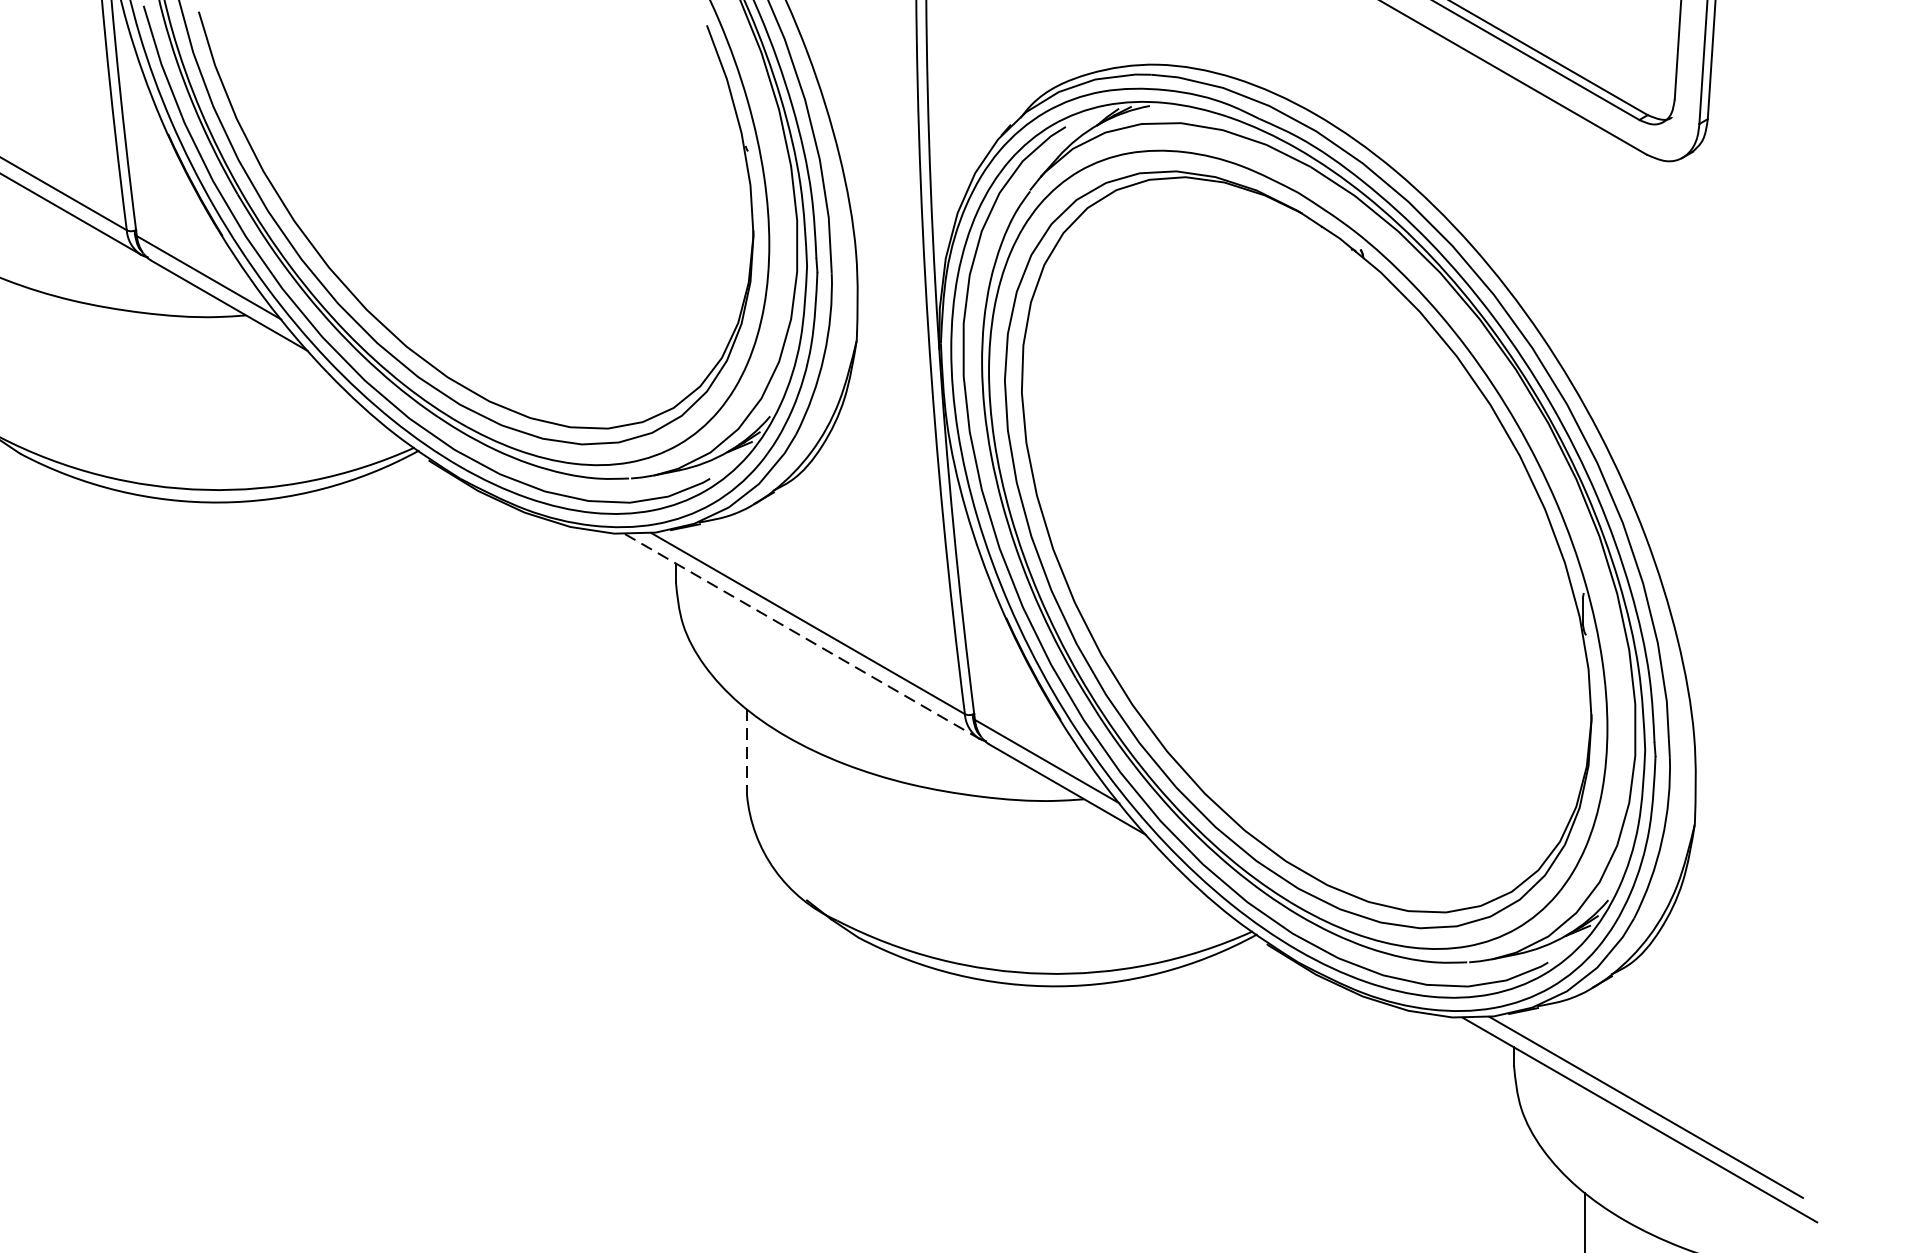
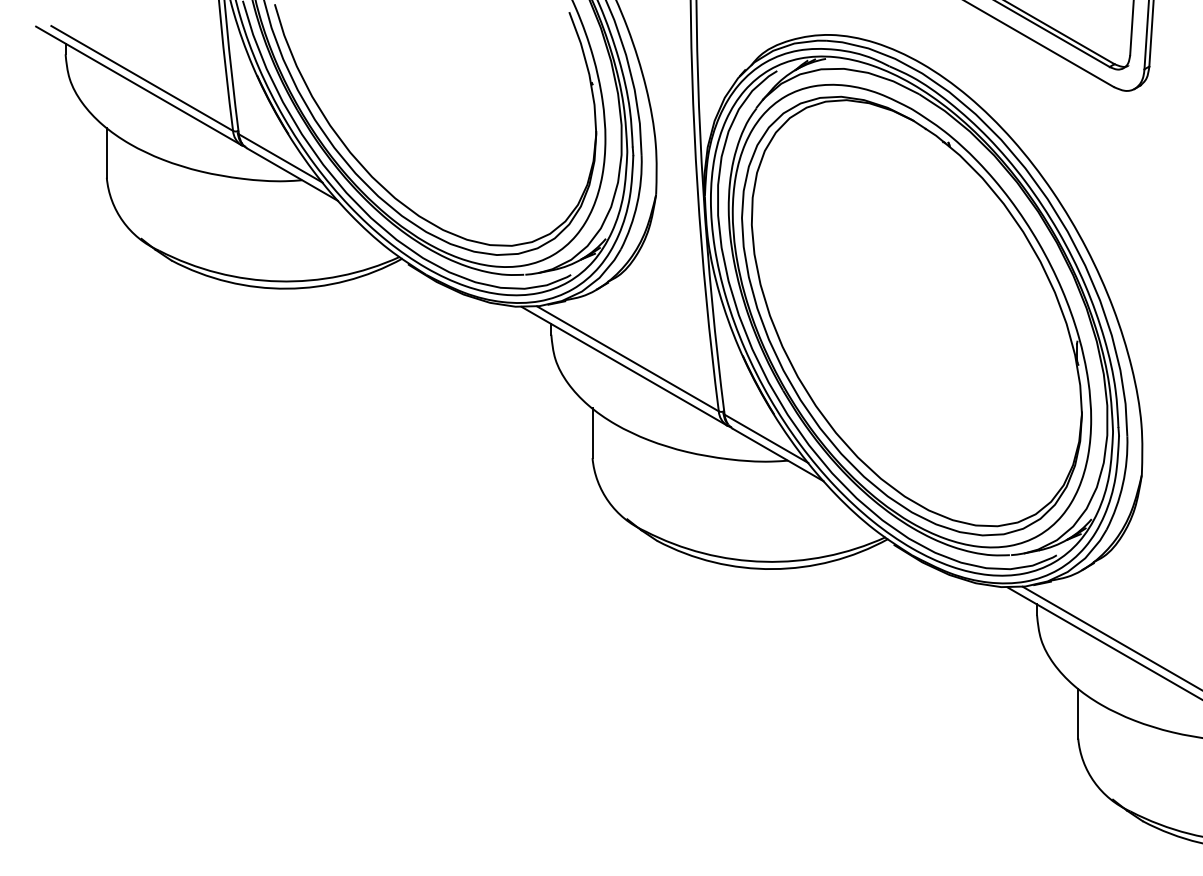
line: (802, 636) -> (624, 366), dashed -> solid
line: (746, 752) -> (592, 433), dashed -> solid

